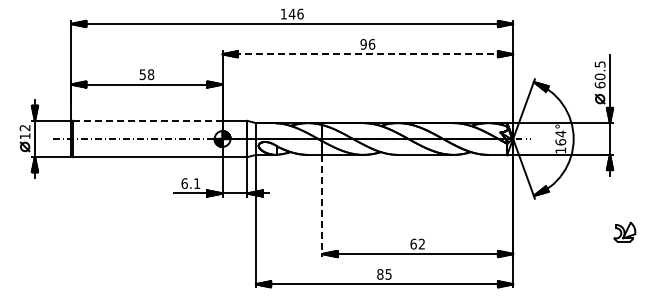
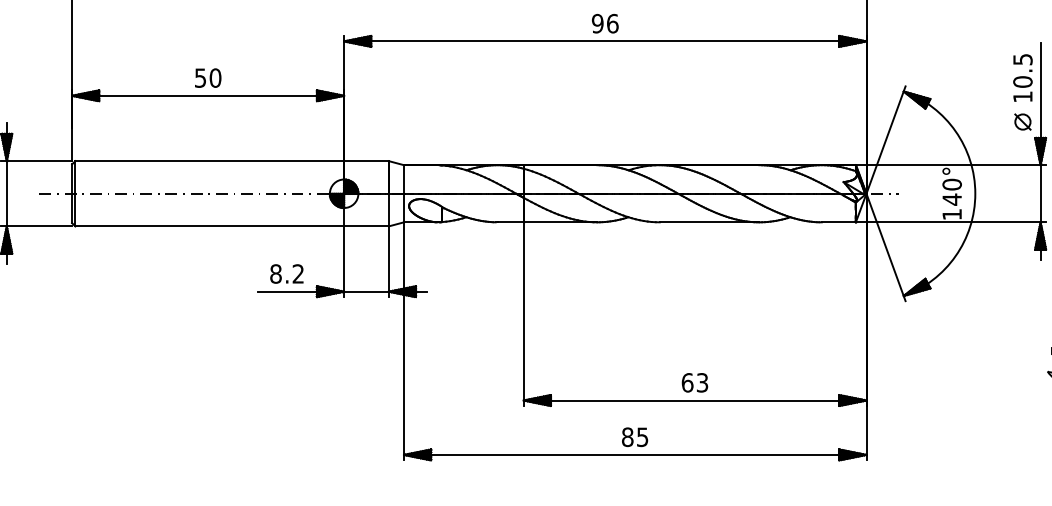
line: (368, 54) -> (606, 41), dashed -> solid
text: (150, 74) -> (214, 77), 58 -> 50
text: (599, 84) -> (1021, 95), 60.5 -> 10.5
line: (147, 120) -> (209, 160), dashed -> solid
text: (560, 137) -> (951, 191), 164° -> 140°
text: (190, 183) -> (286, 273), 6.1 -> 8.2
line: (322, 206) -> (523, 315), dashed -> solid
text: (421, 244) -> (701, 383), 62 -> 63

